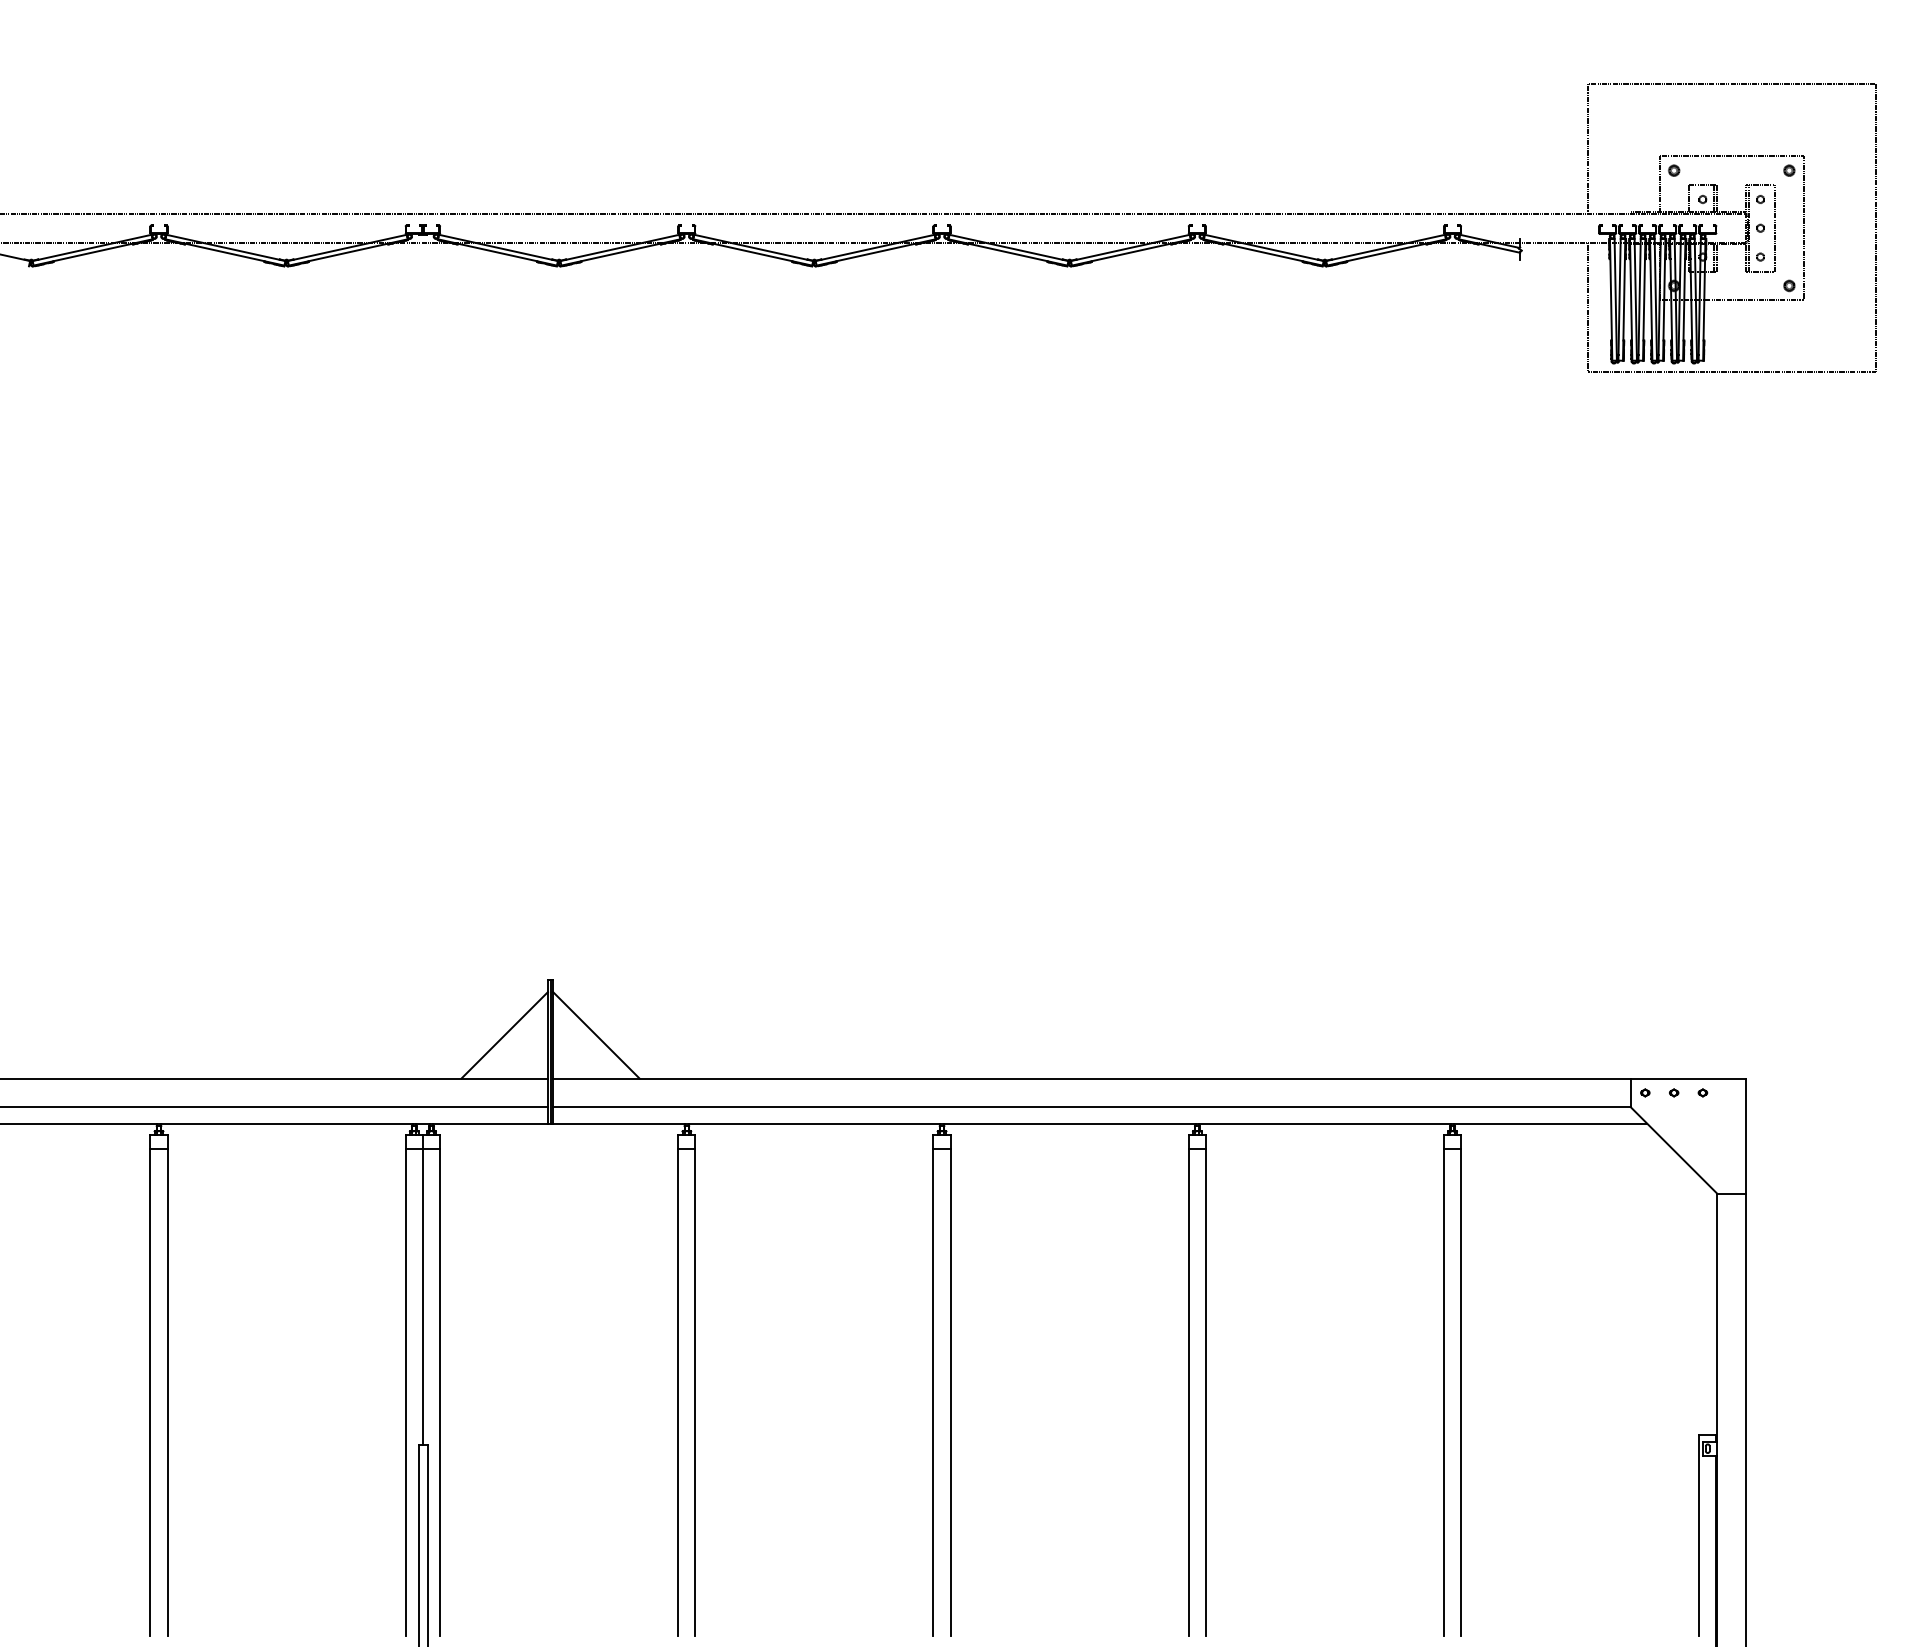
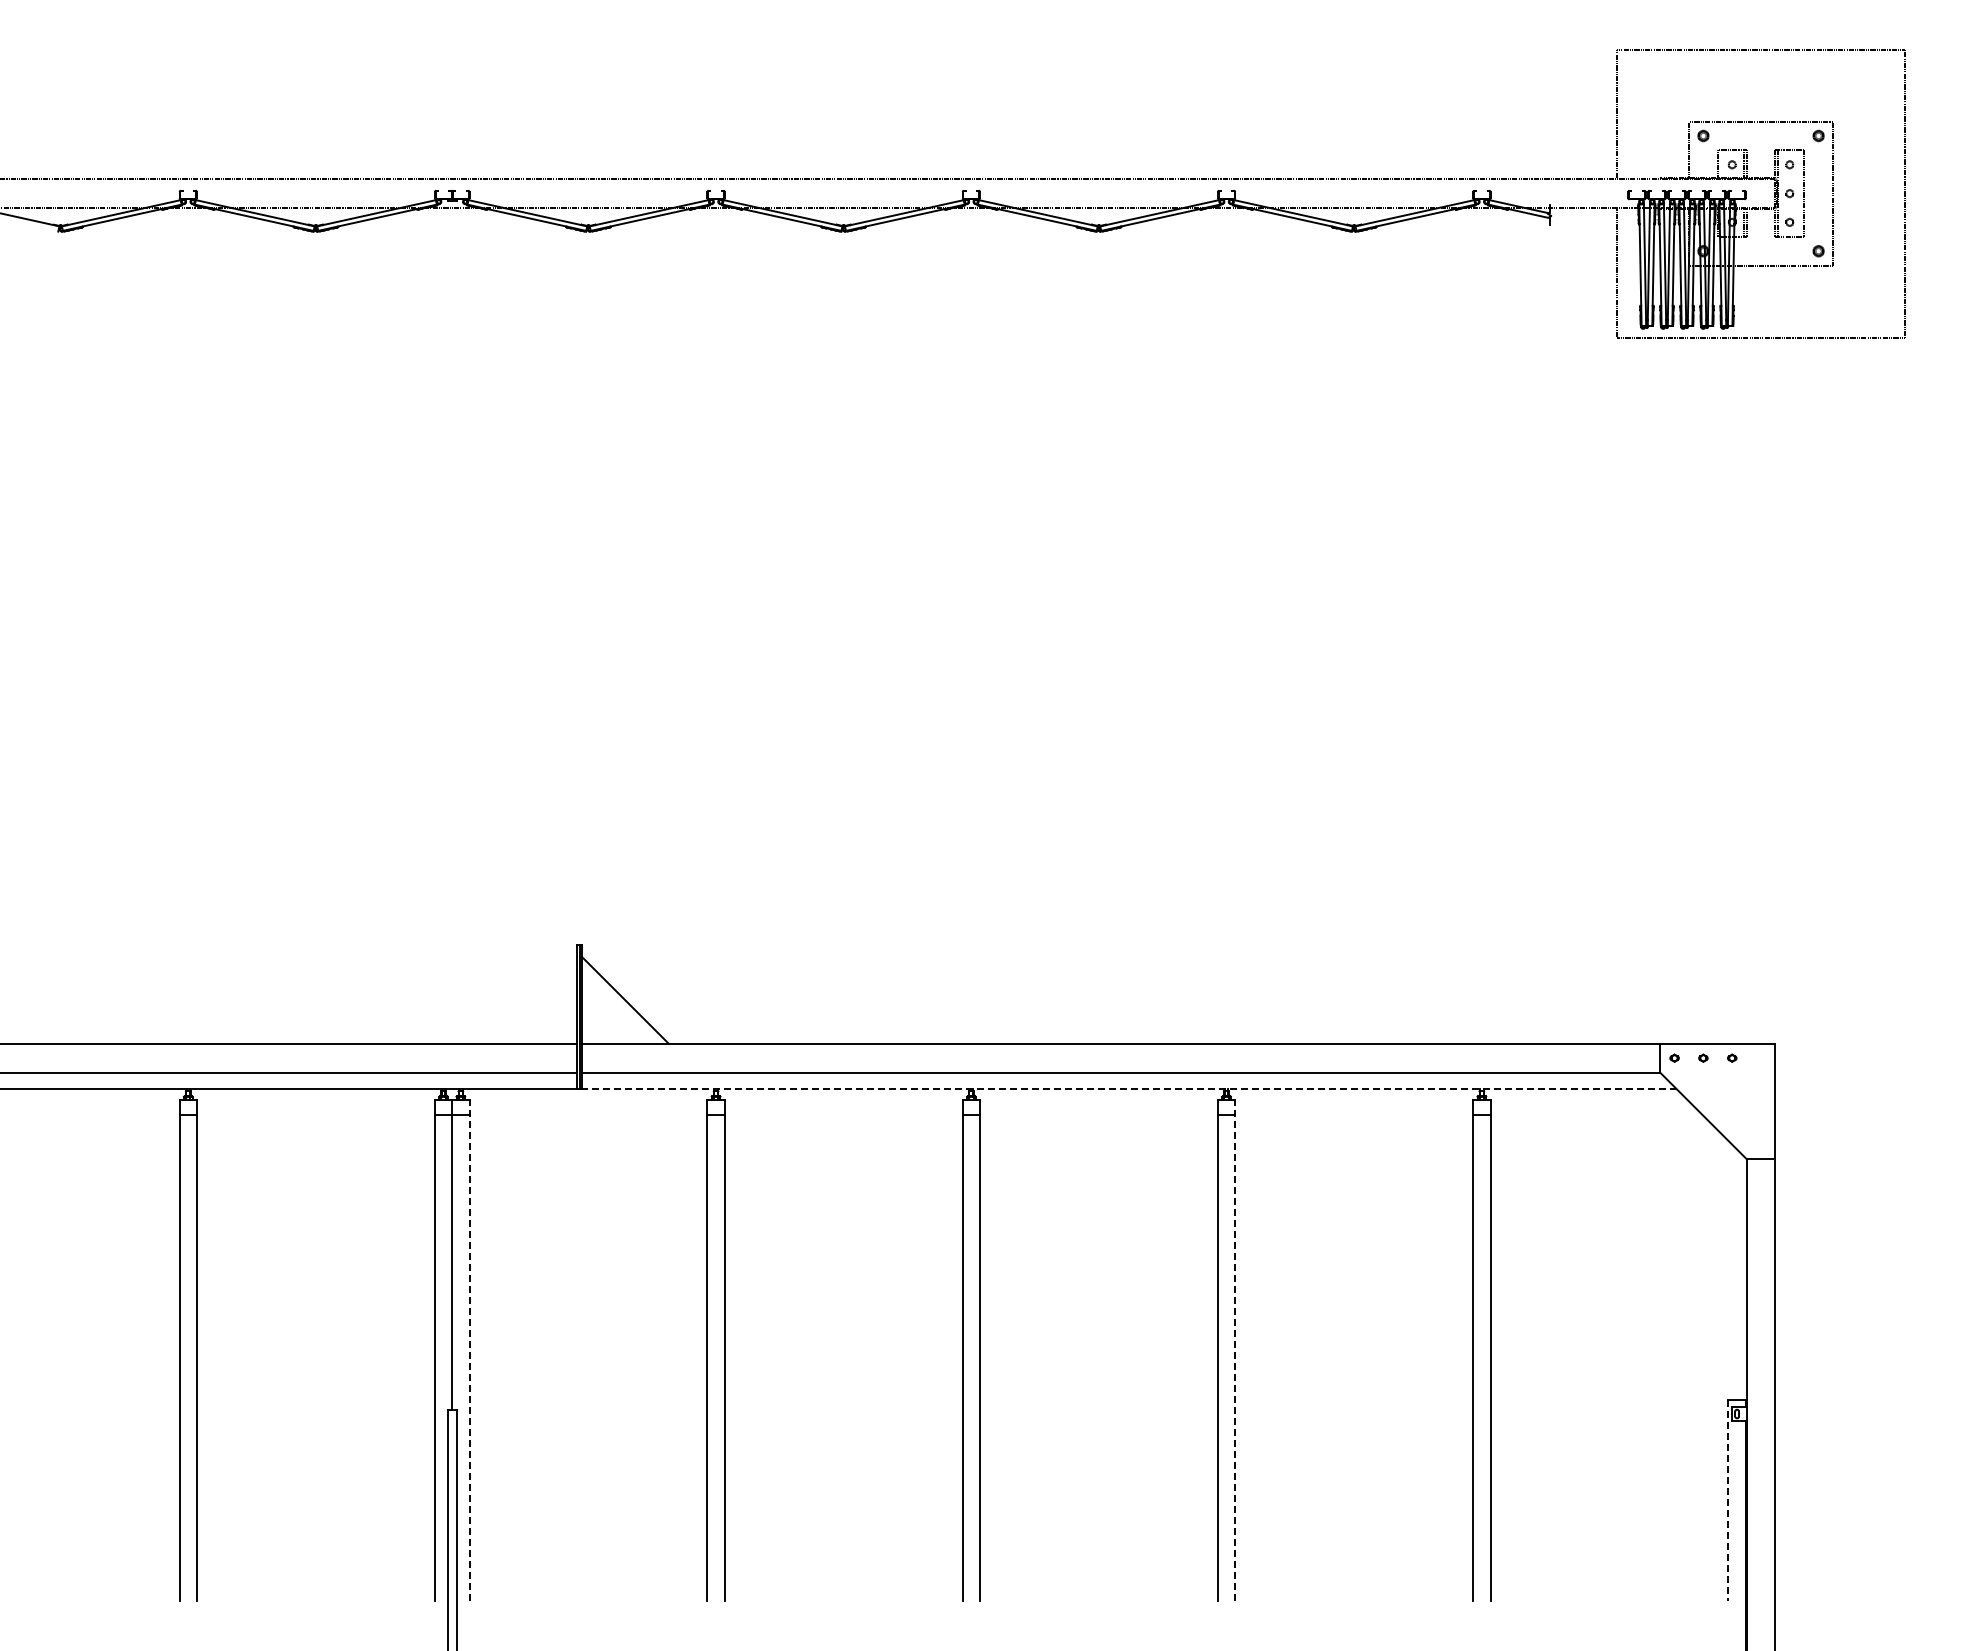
line: (504, 1035) -> (533, 1000), removed
line: (1098, 1124) -> (1127, 1089), solid -> dashed
line: (440, 1385) -> (469, 1350), solid -> dashed
line: (1206, 1385) -> (1235, 1350), solid -> dashed
line: (1699, 1535) -> (1728, 1500), solid -> dashed

